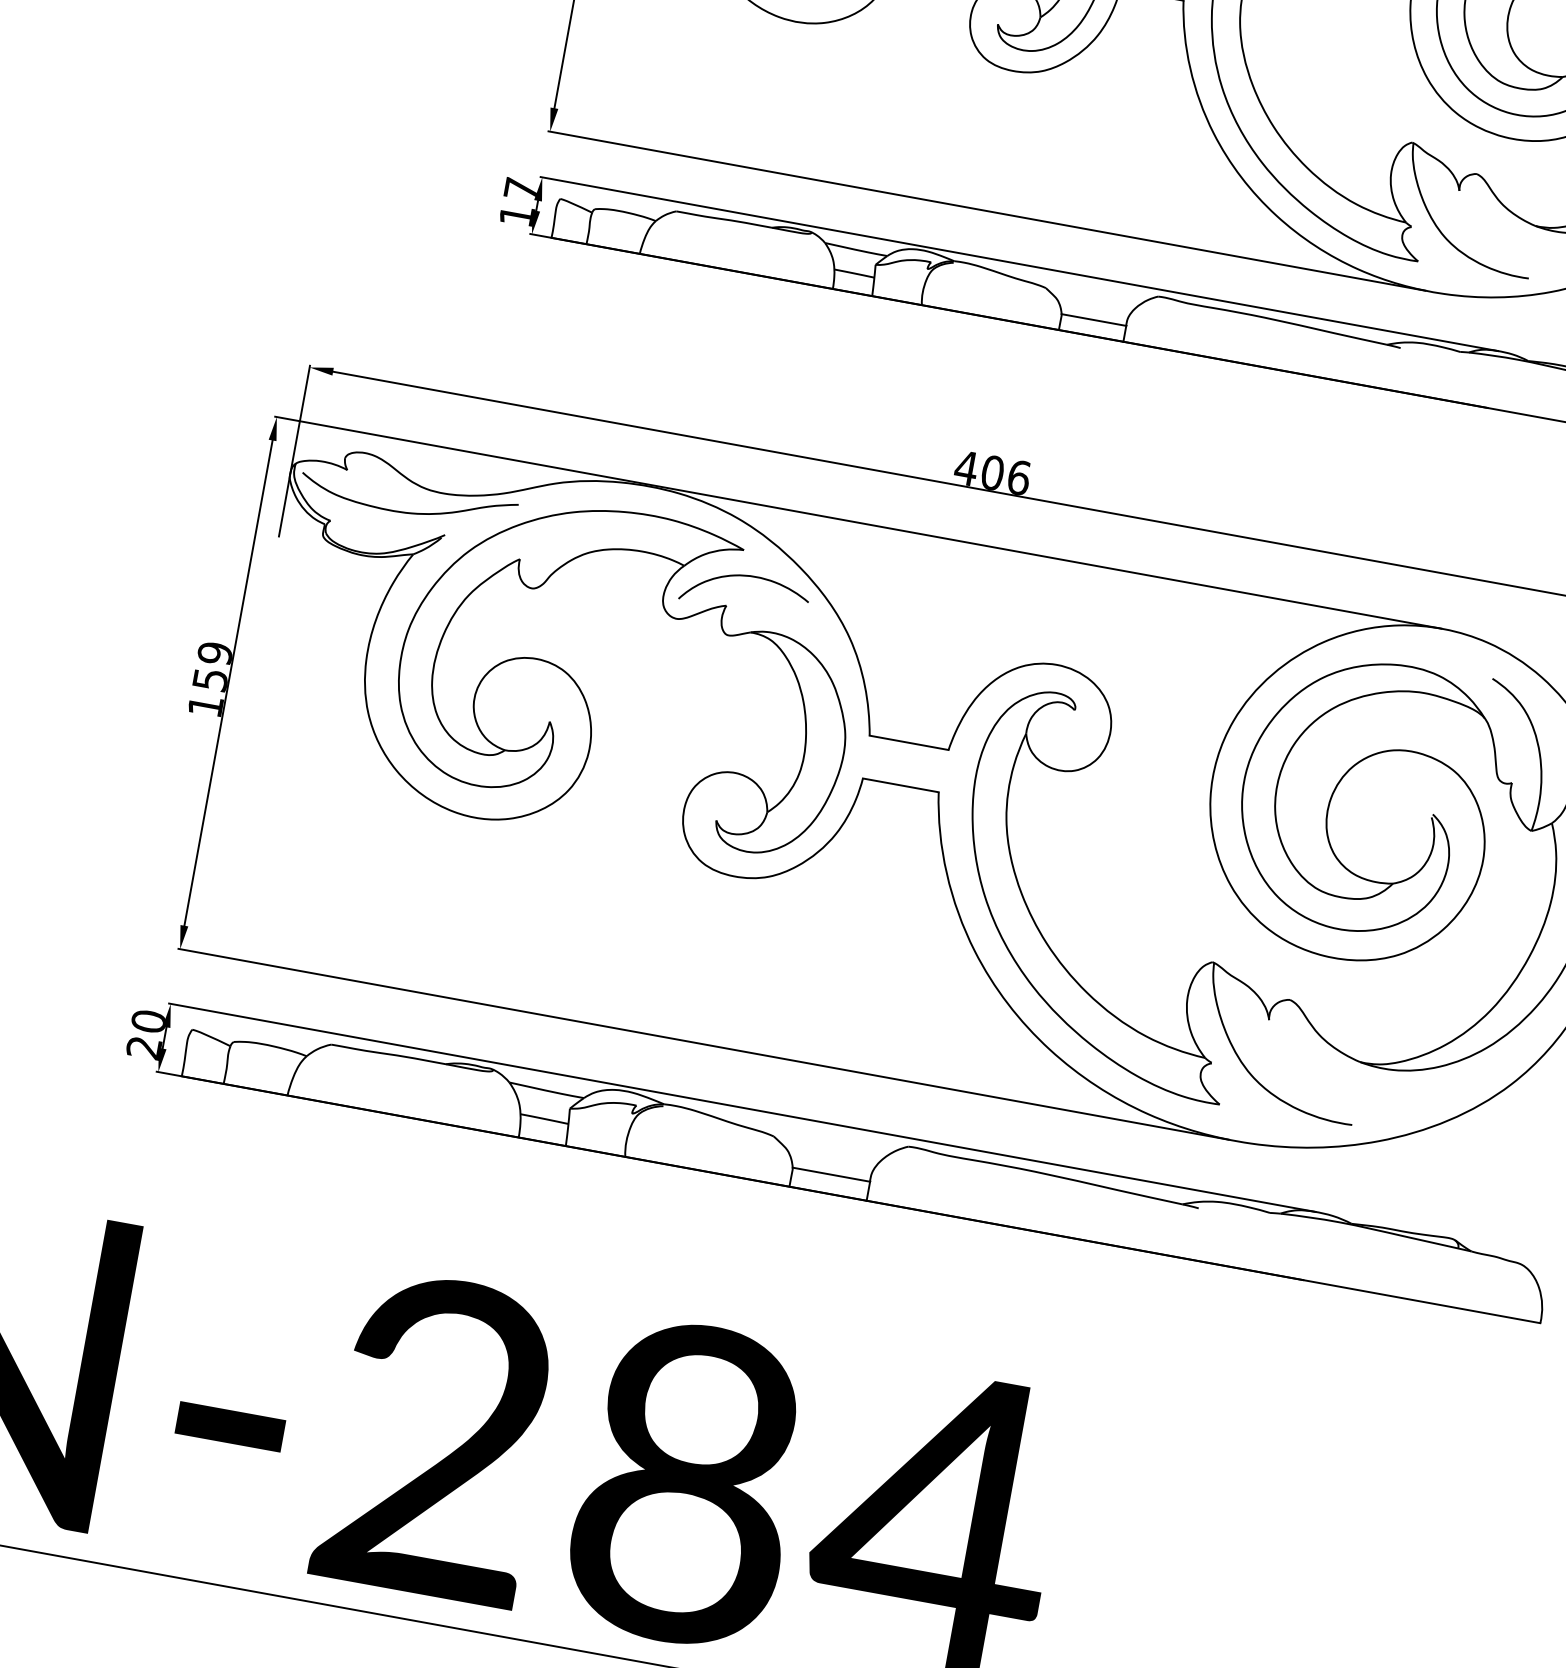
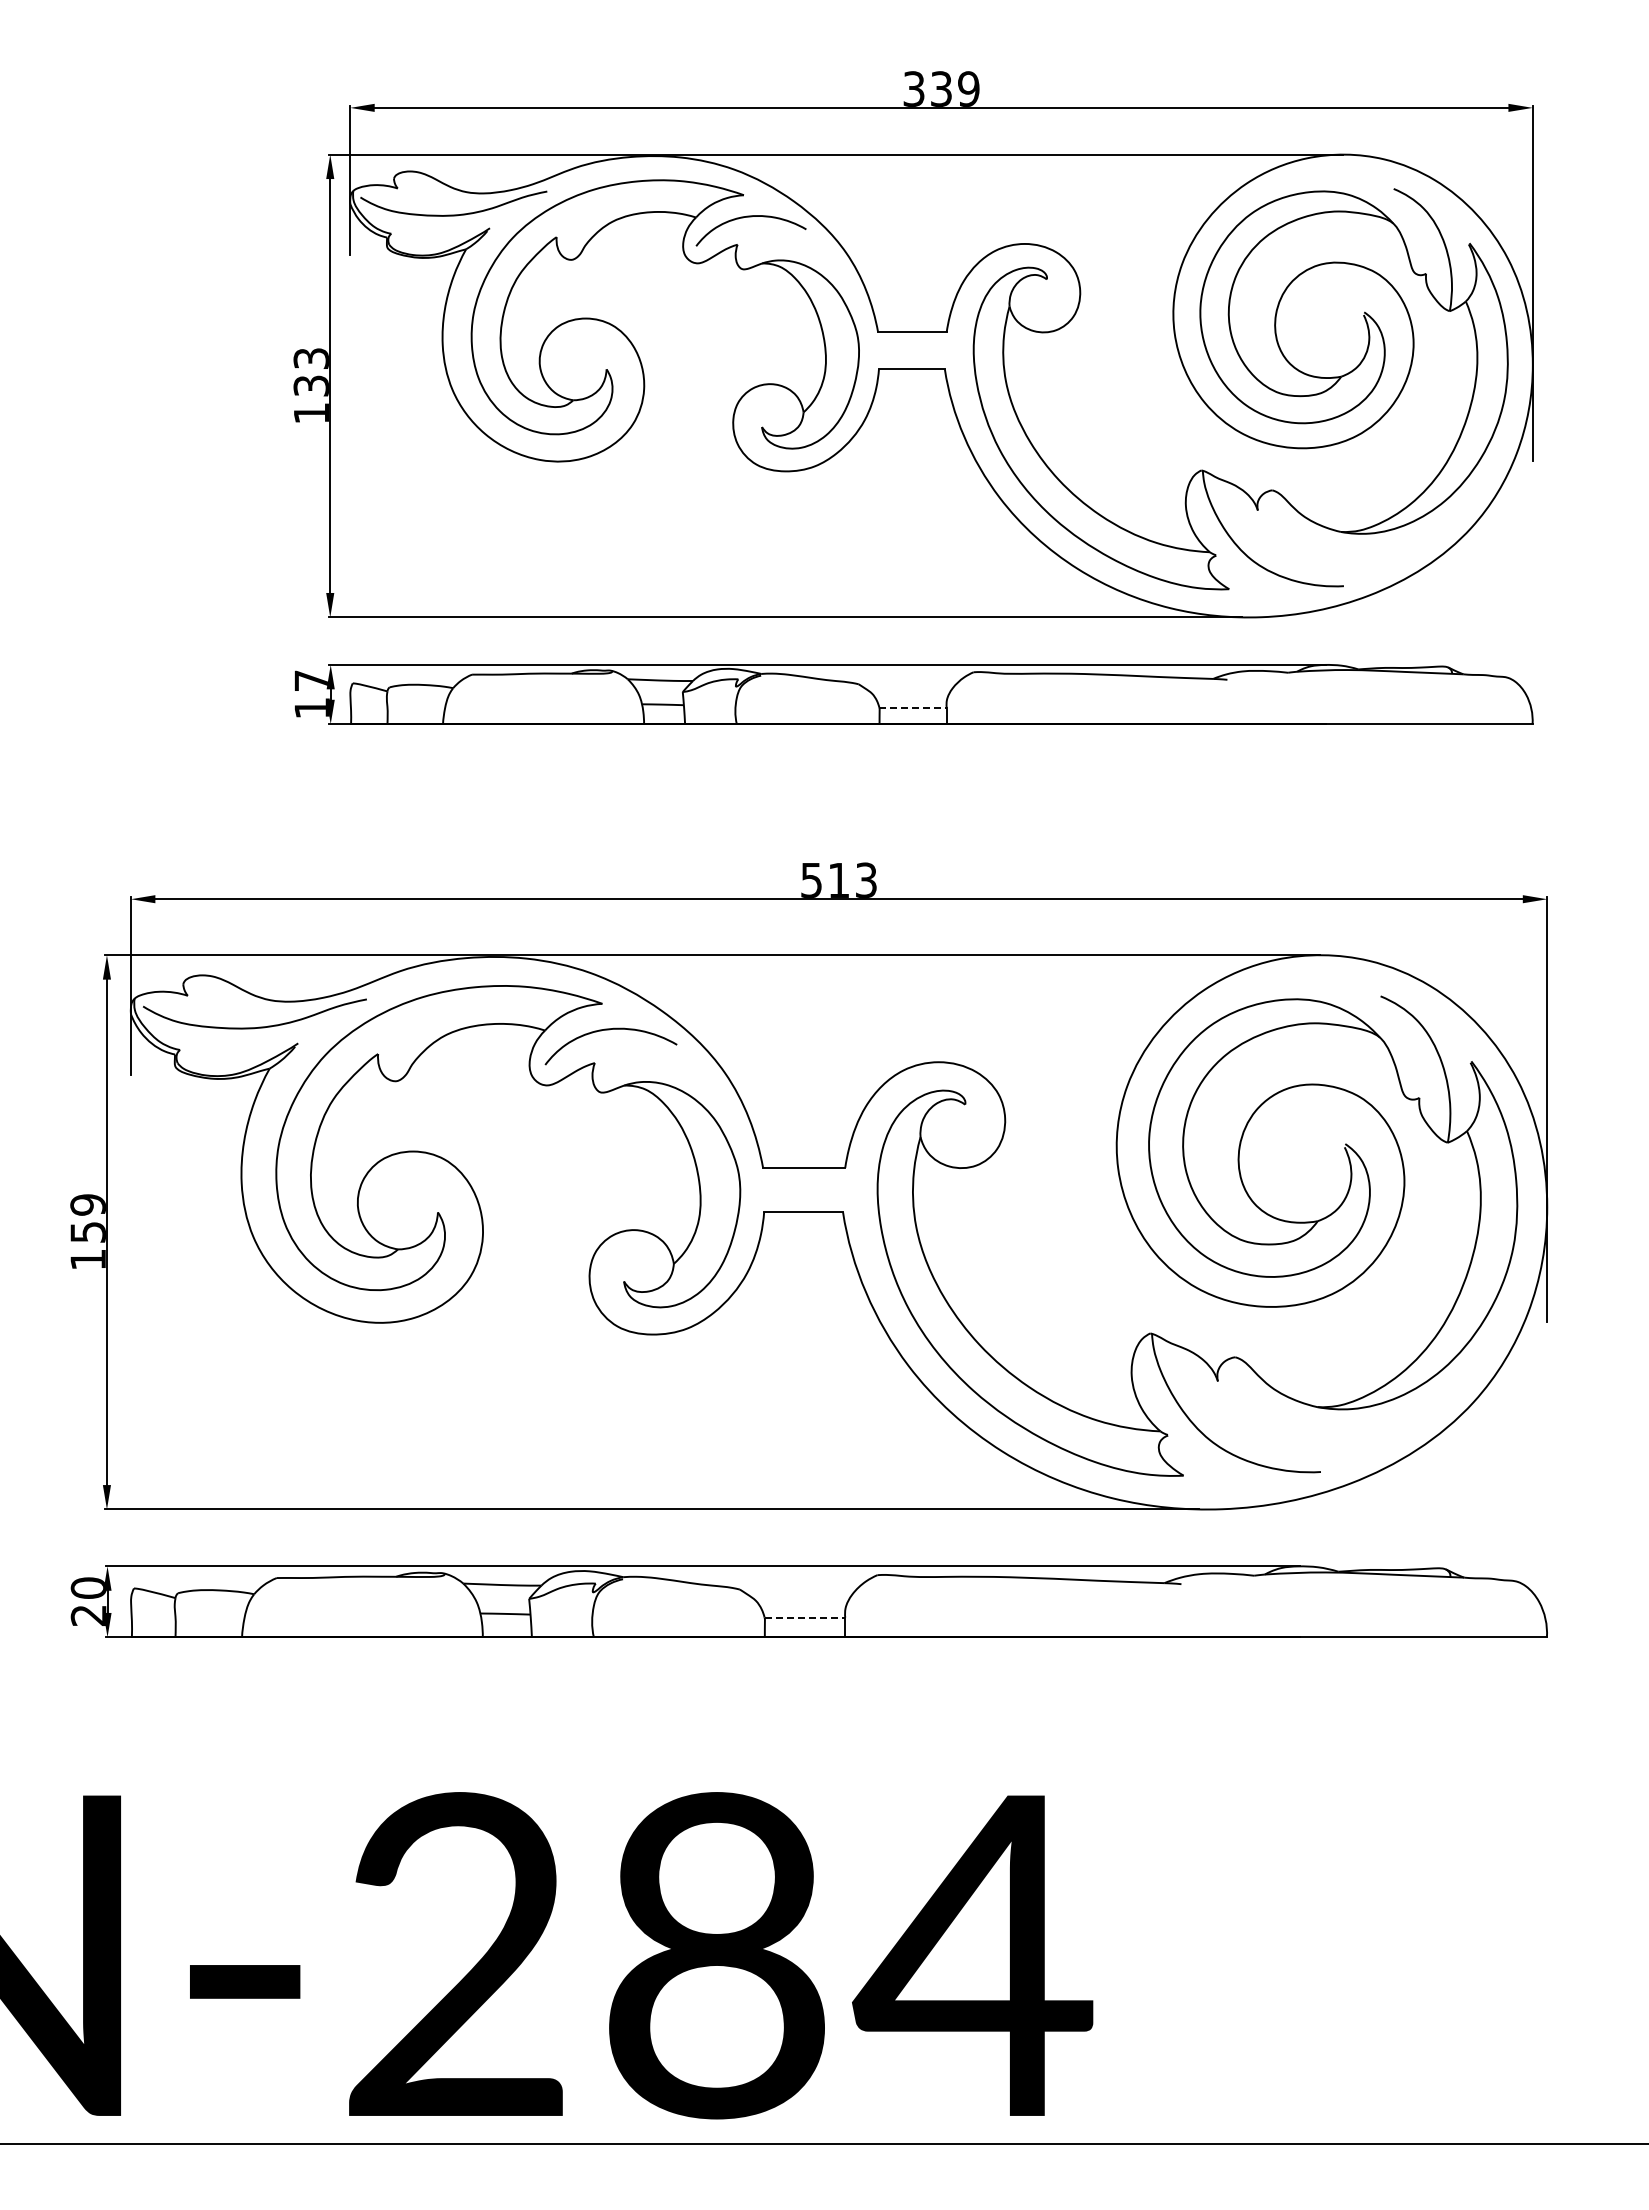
line: (1094, 319) -> (913, 707), solid -> dashed
text: (992, 471) -> (838, 879), 406 -> 513
line: (831, 1174) -> (805, 1617), solid -> dashed

